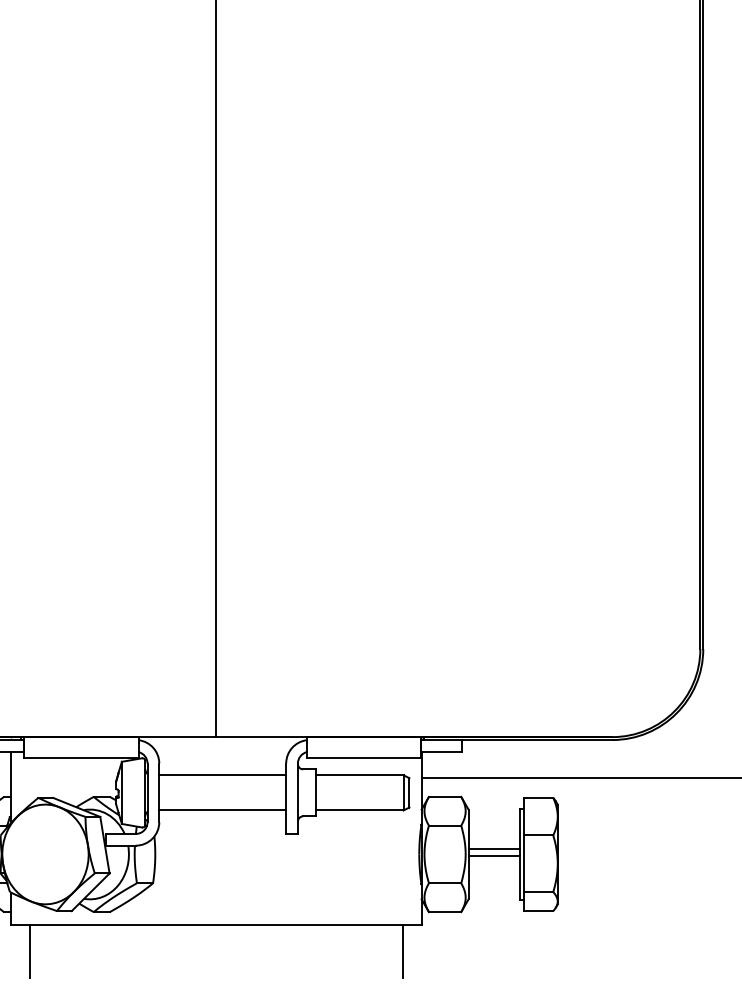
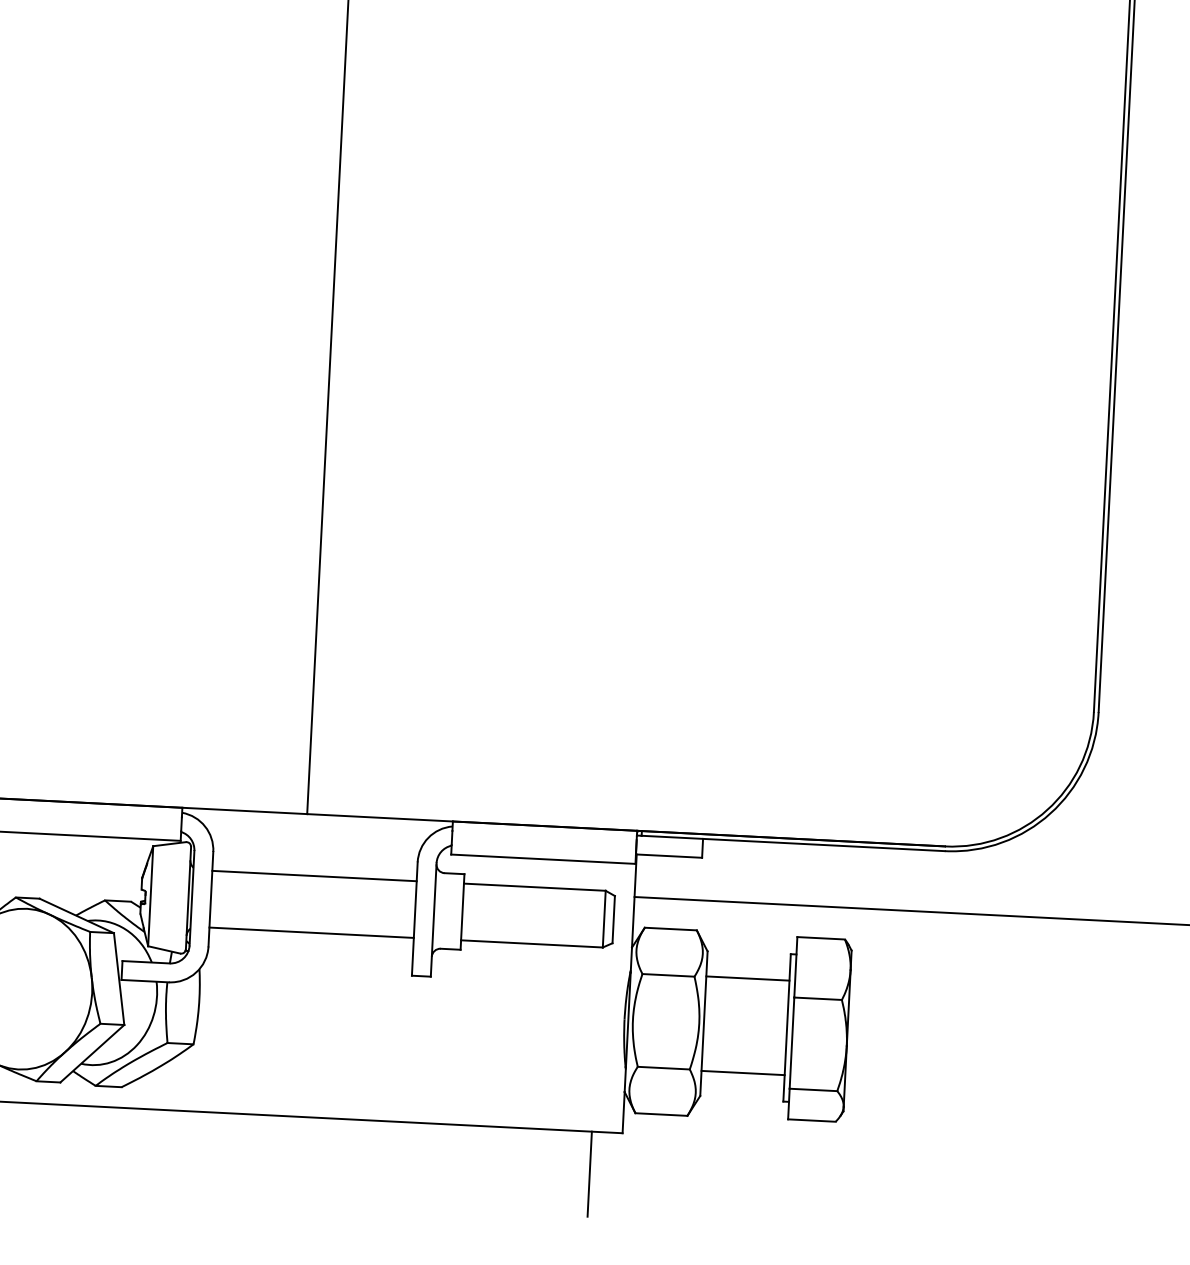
line: (494, 849) -> (748, 979), moved
line: (494, 855) -> (743, 1072), moved

